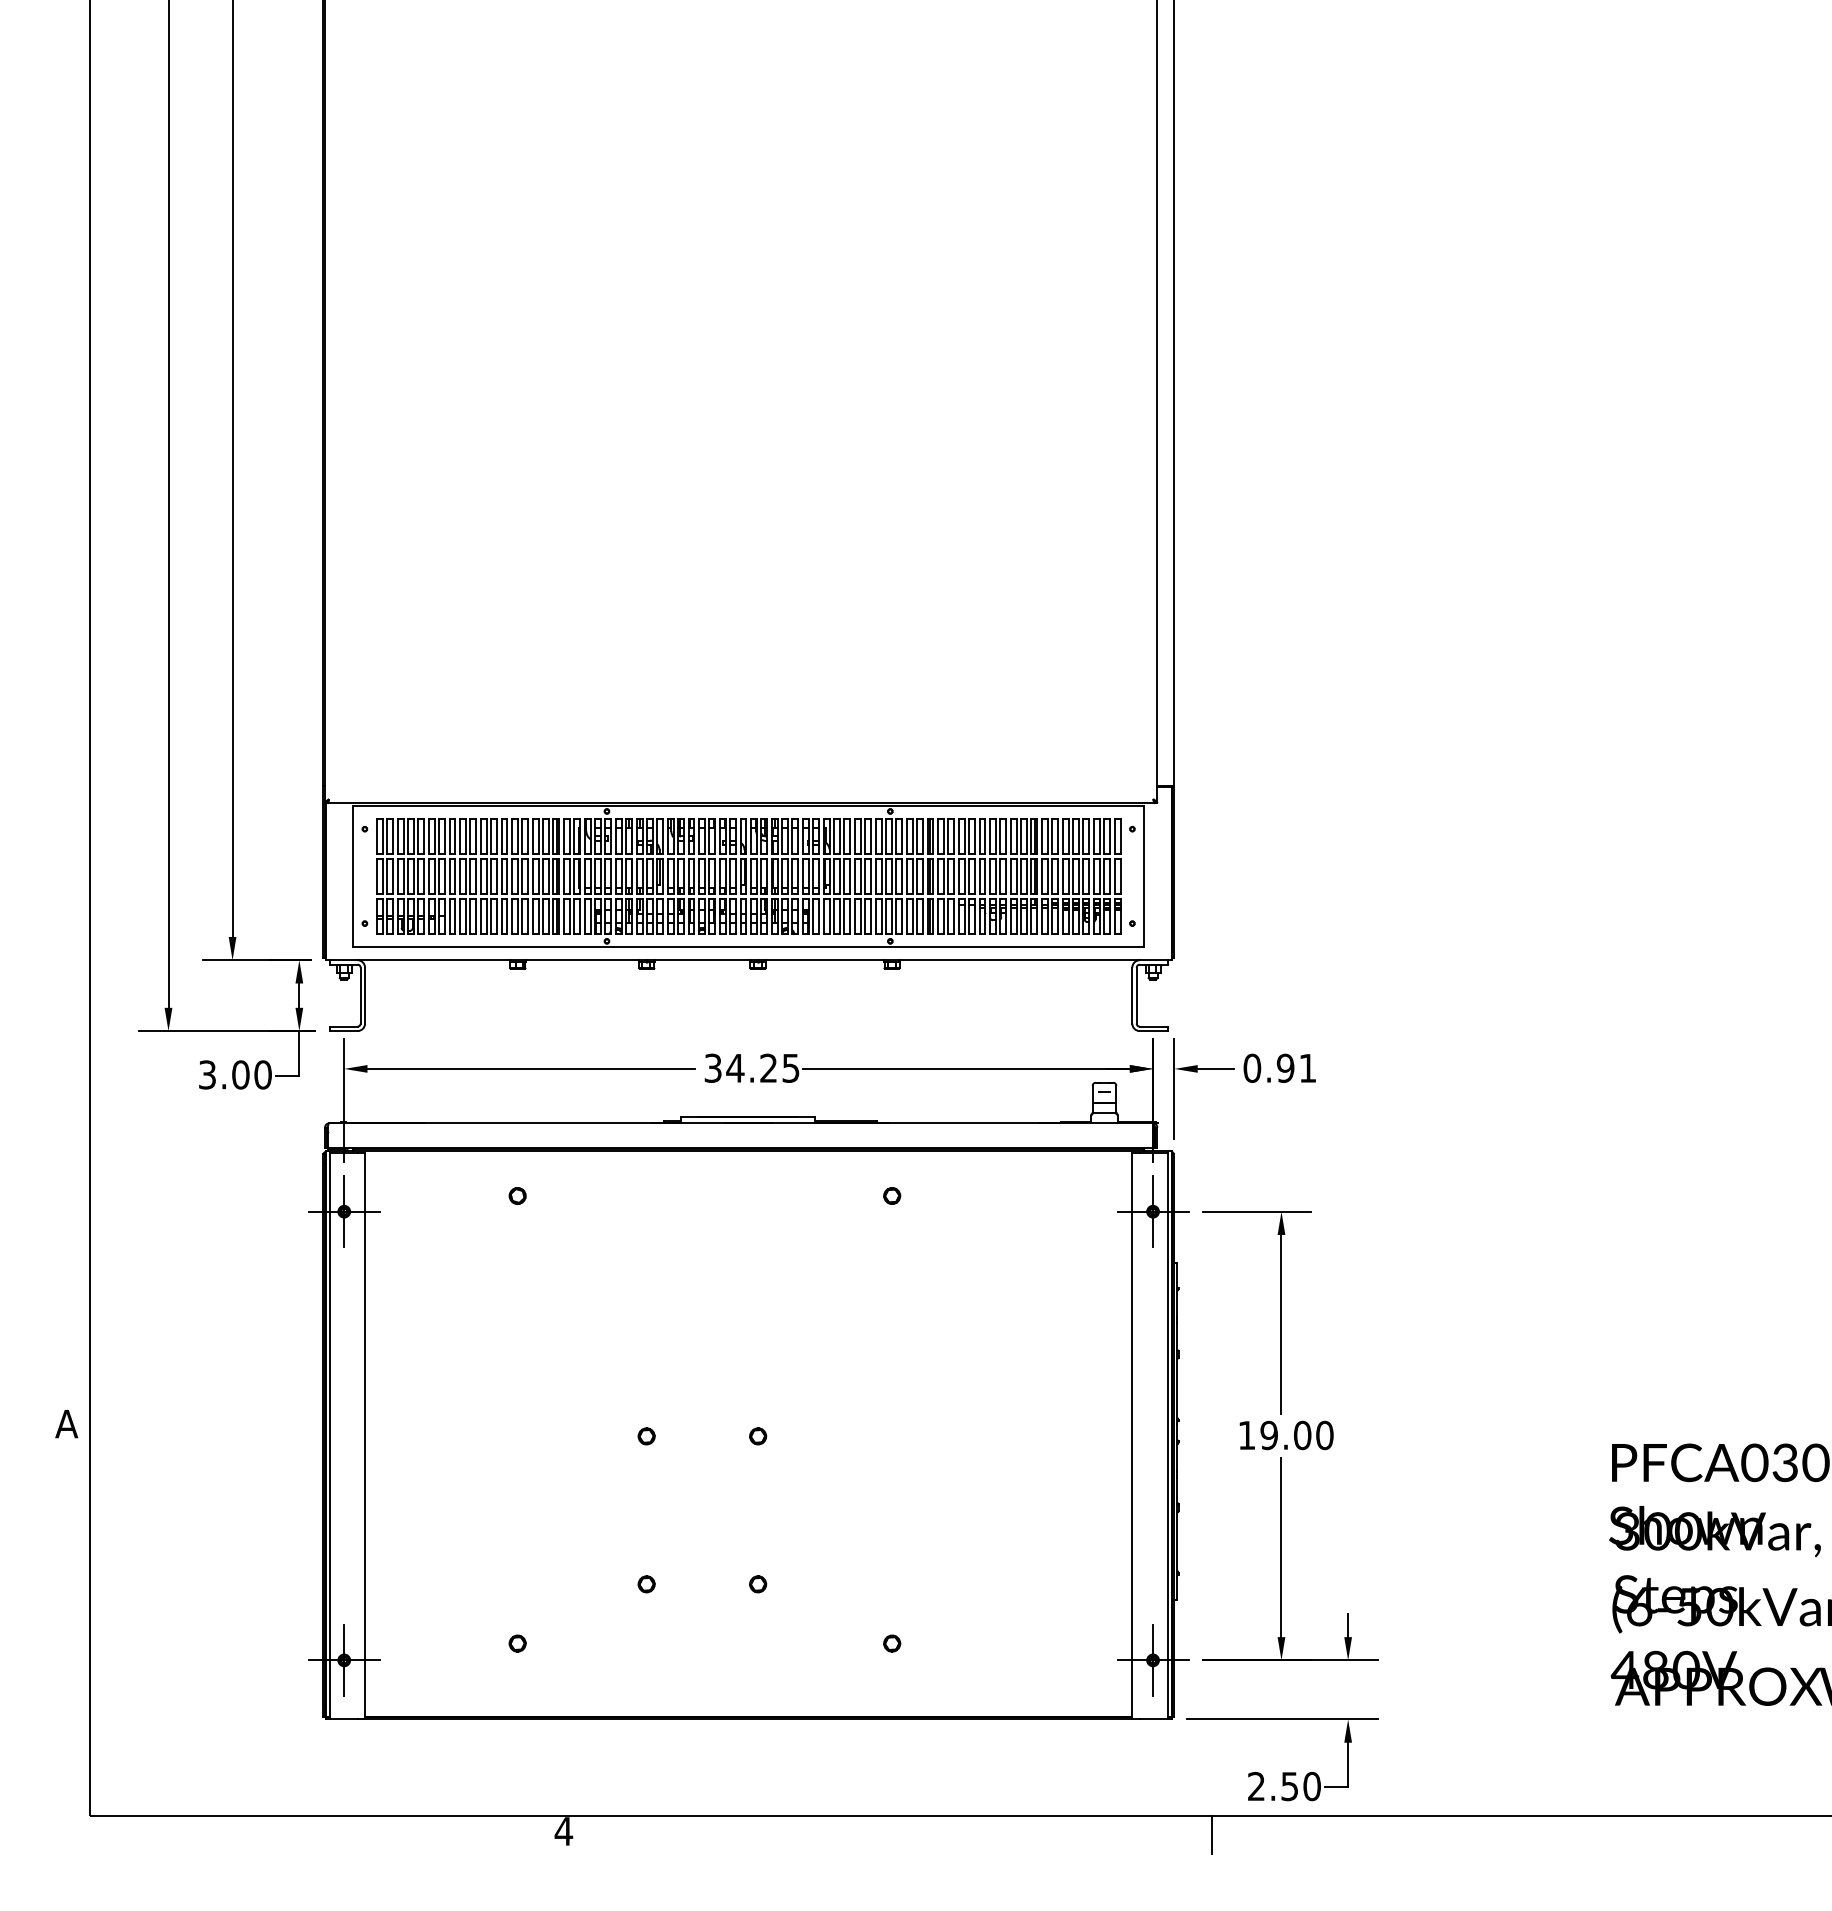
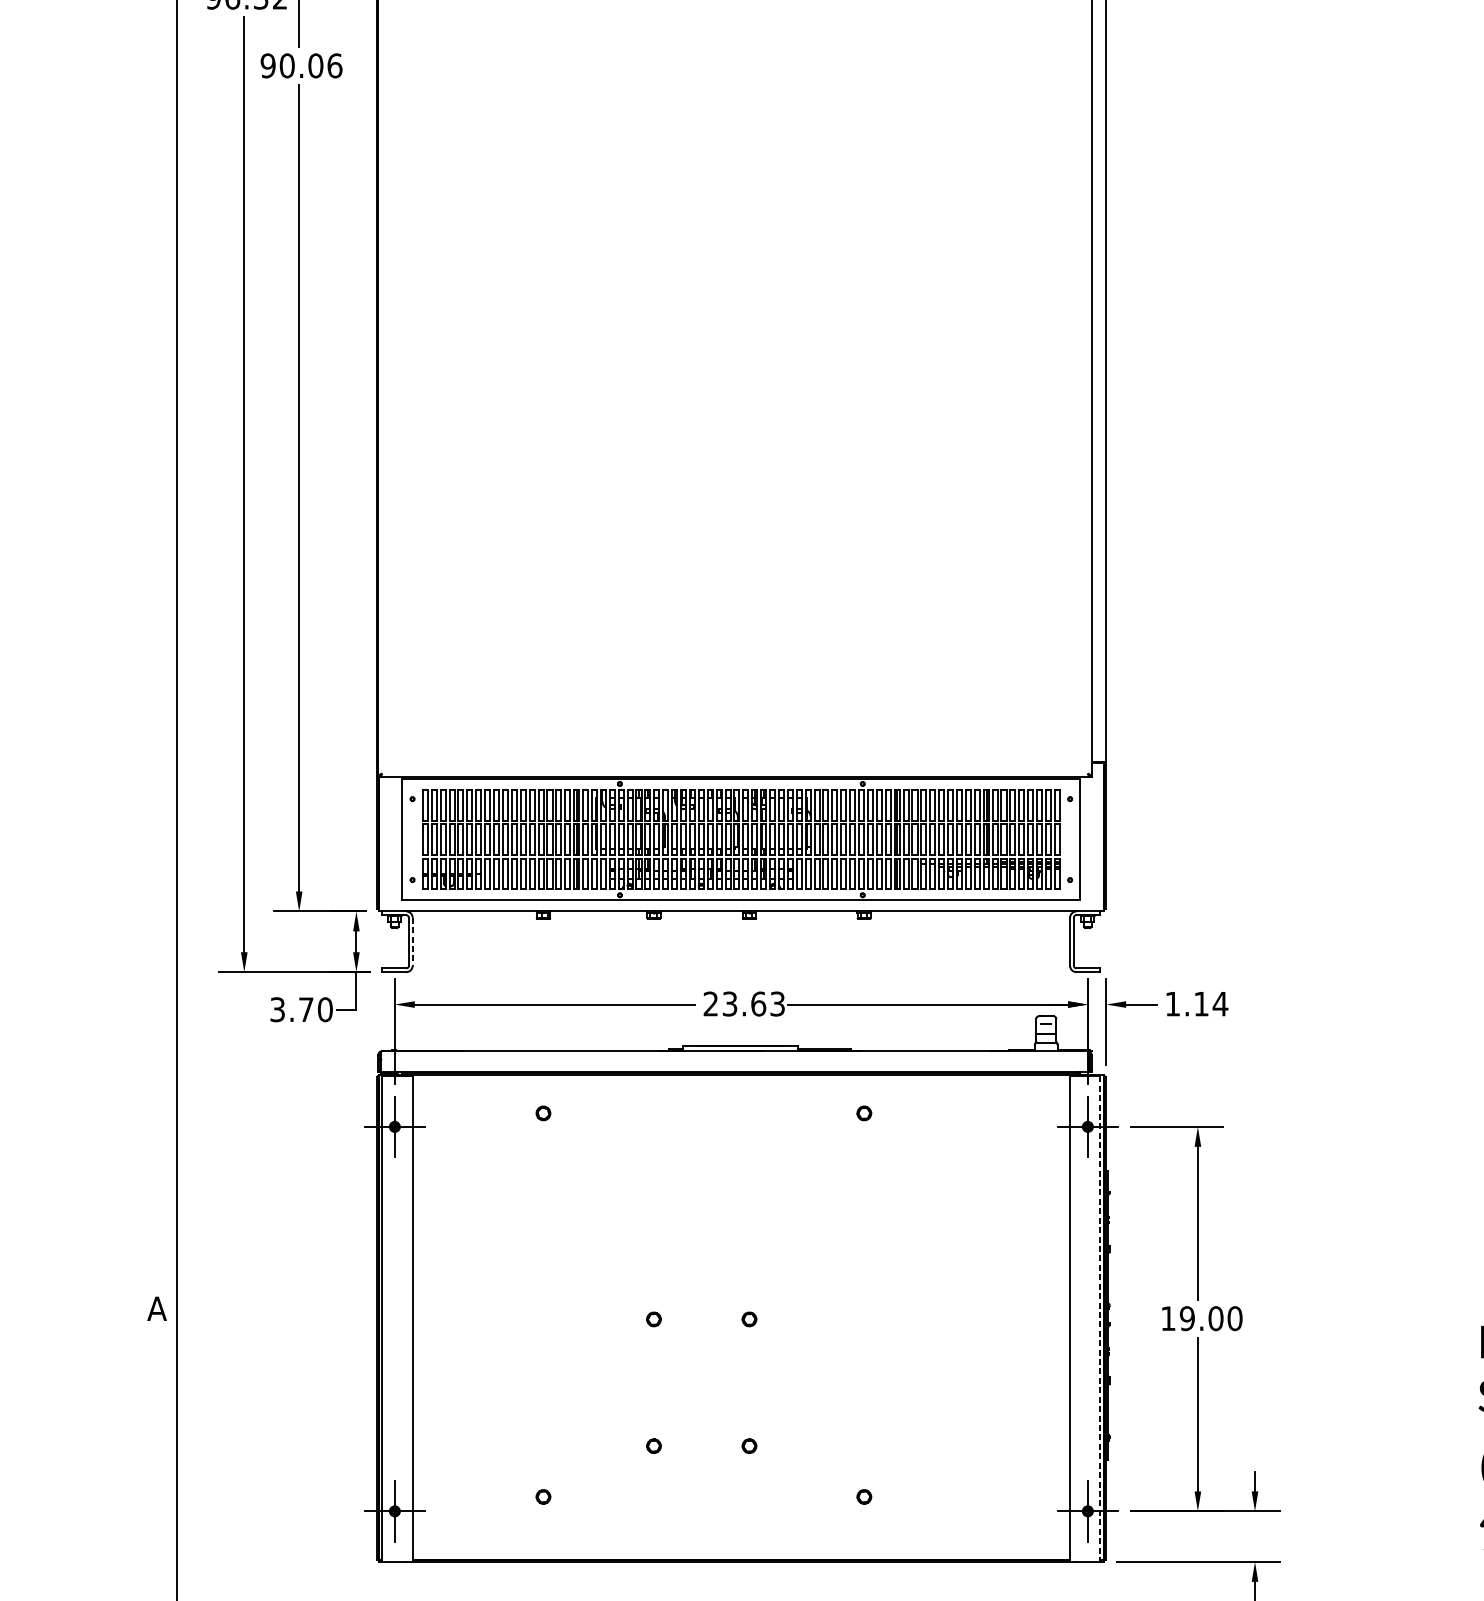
line: (365, 996) -> (413, 942), solid -> dashed
text: (751, 1067) -> (743, 1003), 34.25 -> 23.63
text: (1280, 1067) -> (1197, 1003), 0.91 -> 1.14
text: (240, 1074) -> (305, 1009), 3.00 -> 3.70
line: (1167, 1436) -> (1100, 1319), solid -> dashed

